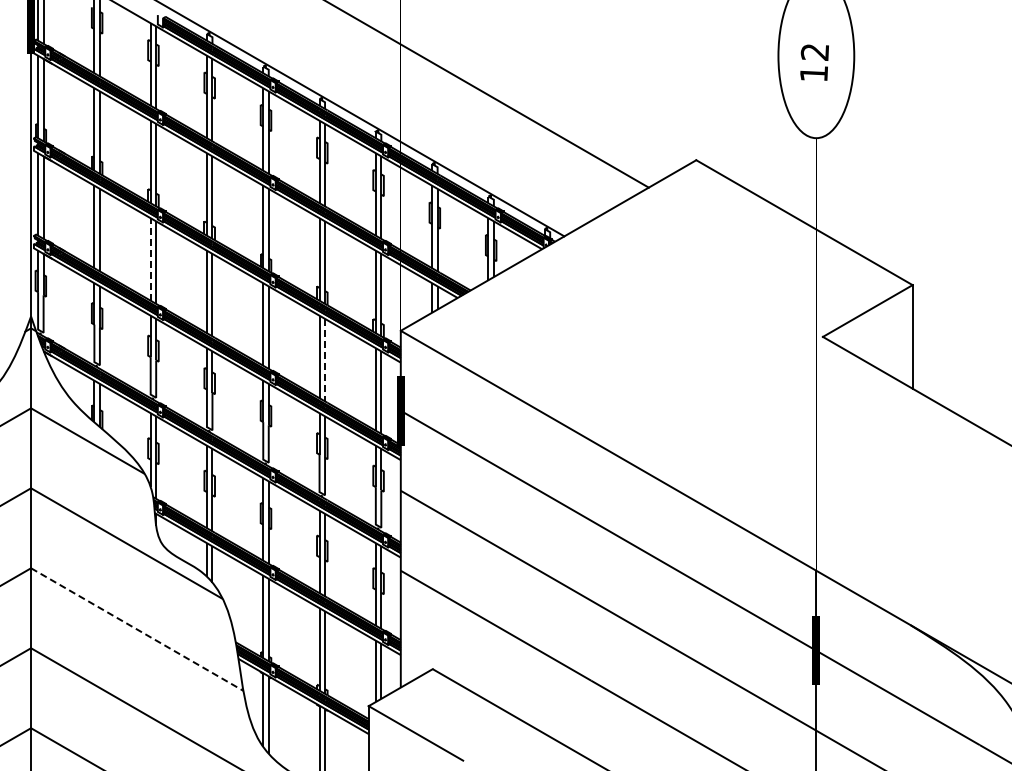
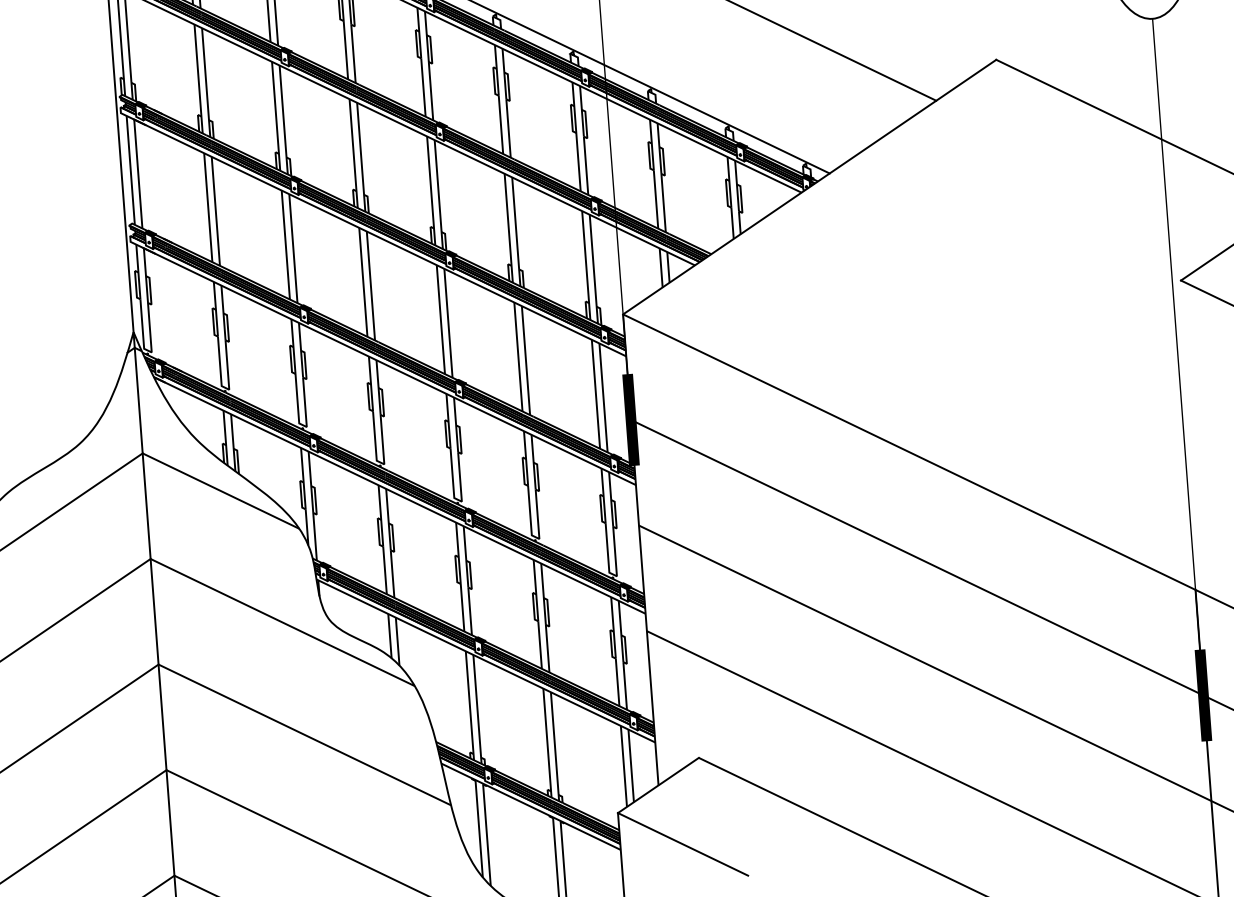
line: (150, 258) -> (285, 243), dashed -> solid
line: (325, 360) -> (526, 361), dashed -> solid
line: (137, 629) -> (305, 734), dashed -> solid

